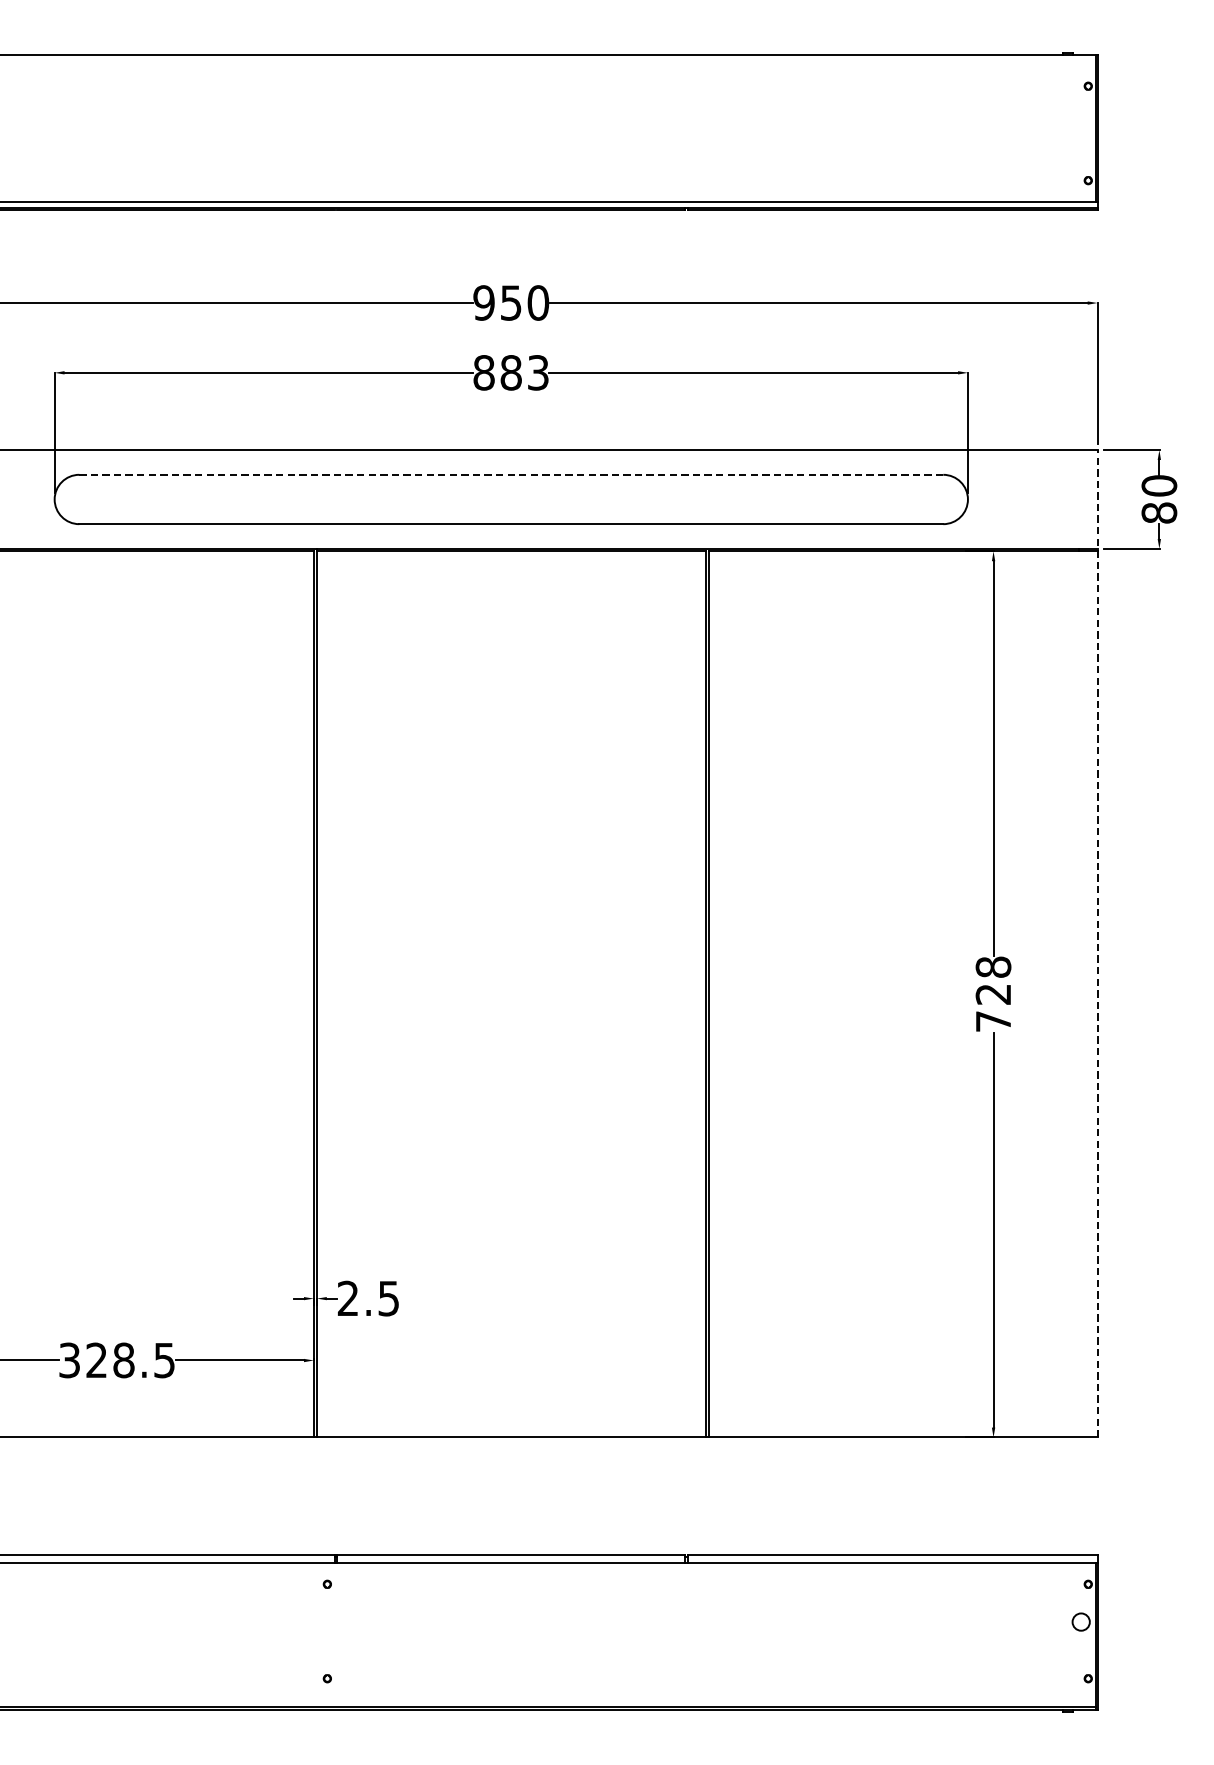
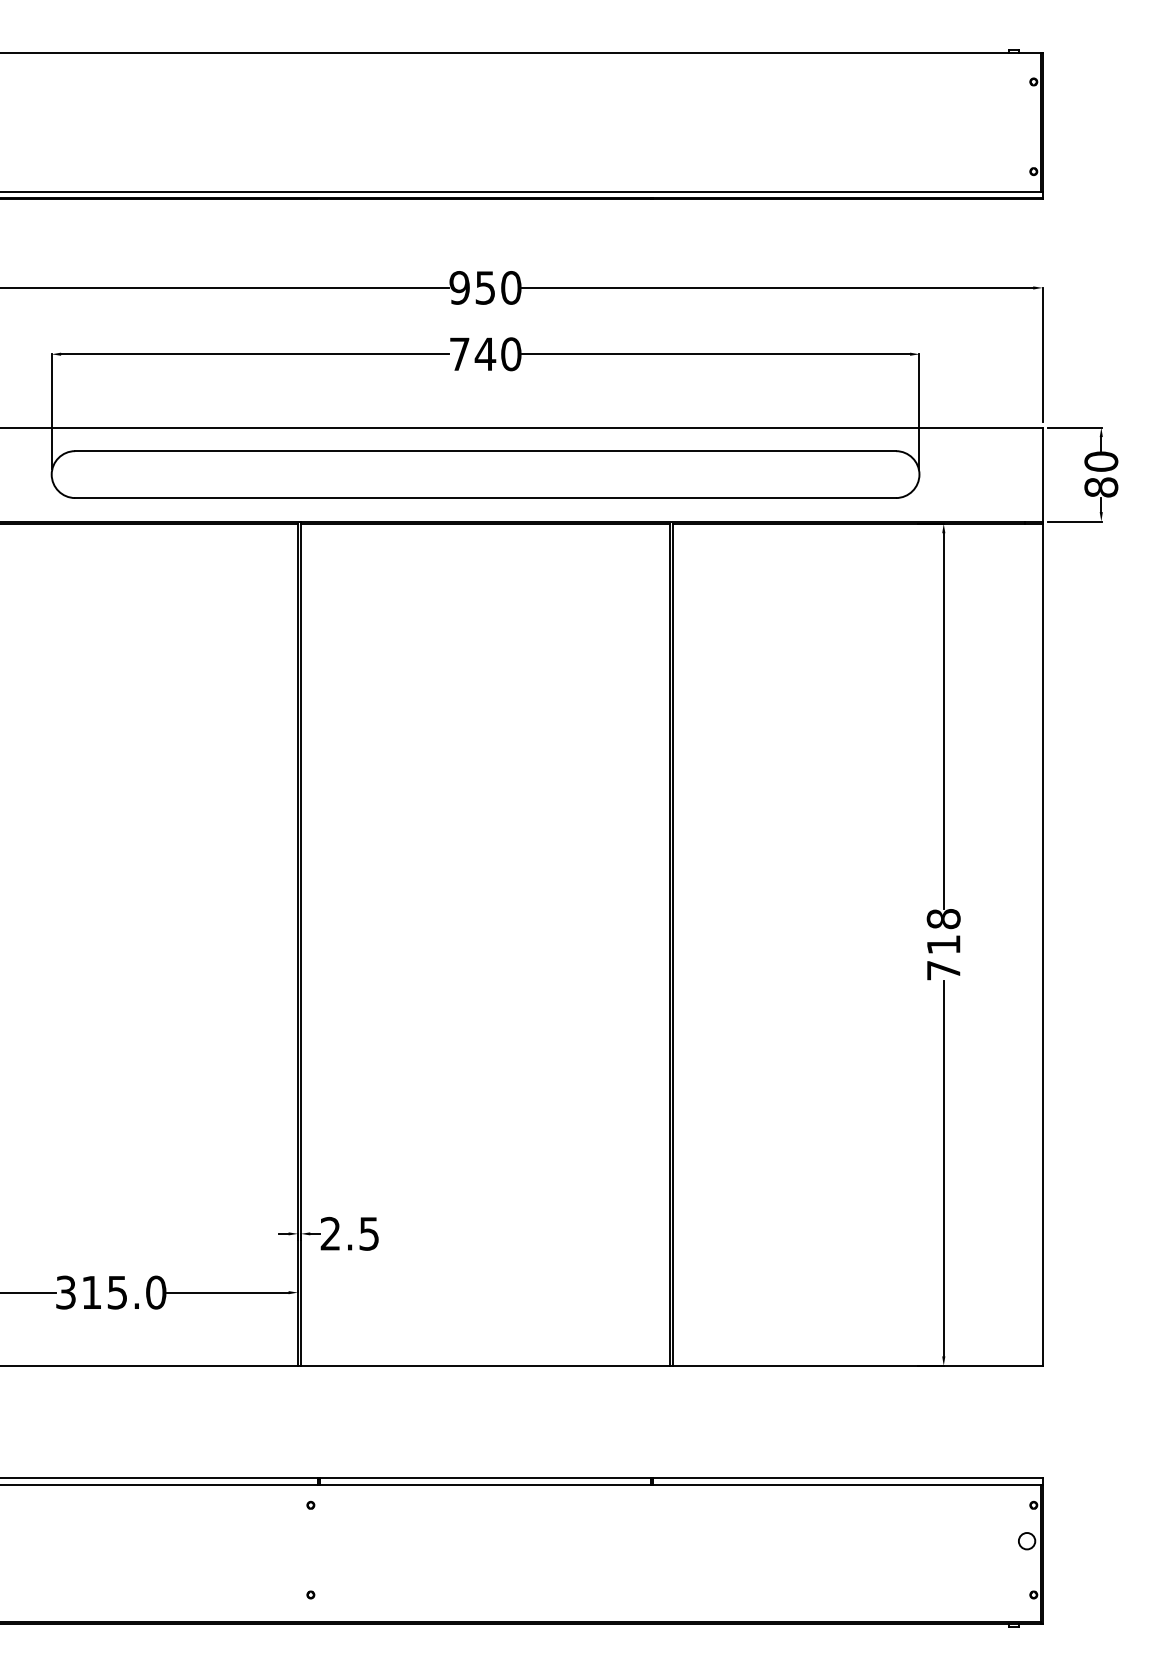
text: (511, 373) -> (485, 354), 883 -> 740
line: (511, 475) -> (485, 451), dashed -> solid
line: (1097, 943) -> (1042, 896), dashed -> solid
text: (993, 994) -> (943, 944), 728 -> 718
text: (131, 1360) -> (124, 1292), 328.5 -> 315.0

